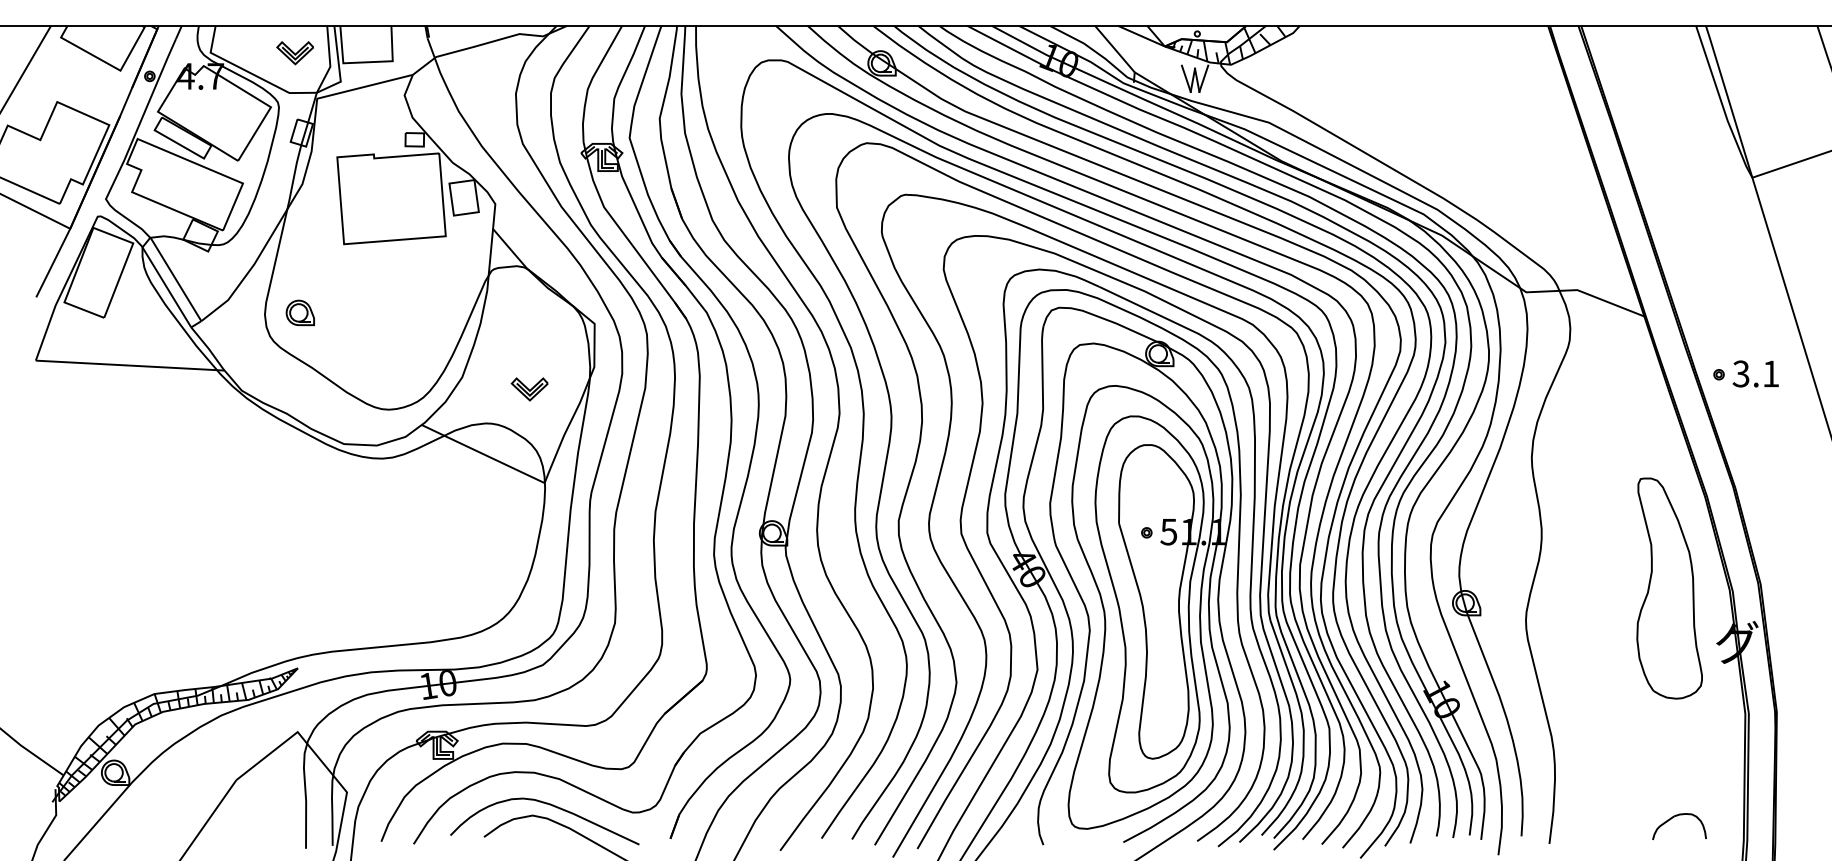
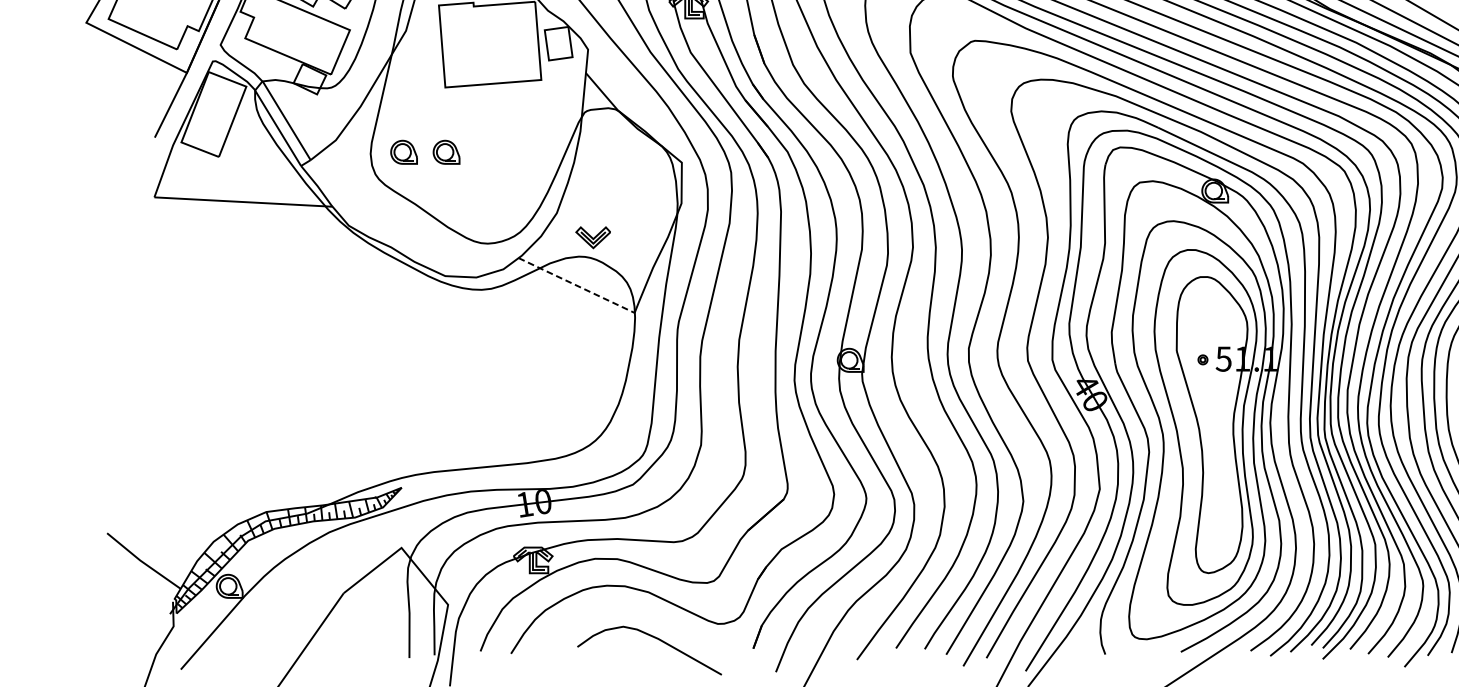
part: (344, 312) -> (445, 151), added
part: (529, 389) -> (592, 237), moved
line: (482, 453) -> (575, 285), solid -> dashed
curve: (549, 805) -> (639, 617), removed

